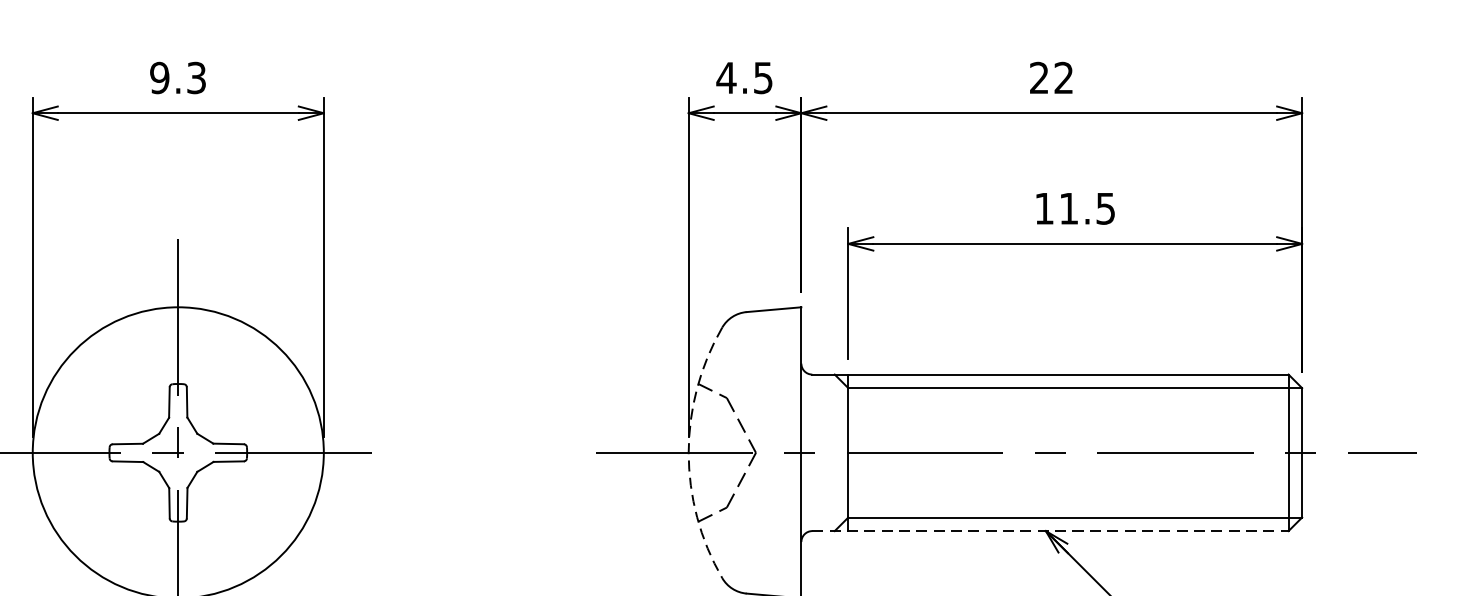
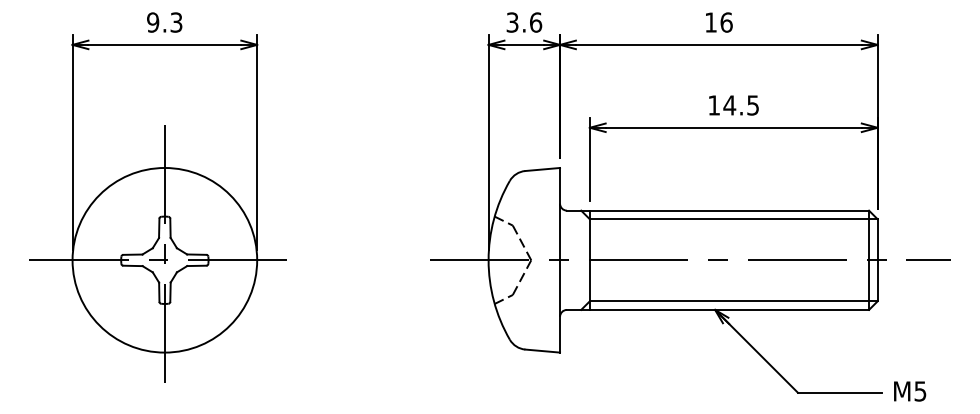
text: (745, 77) -> (524, 22), 4.5 -> 3.6
text: (1051, 77) -> (718, 22), 22 -> 16
text: (1068, 208) -> (729, 105), 11.5 -> 14.5
arc: (688, 453) -> (488, 260), dashed -> solid
line: (1051, 530) -> (718, 309), dashed -> solid

